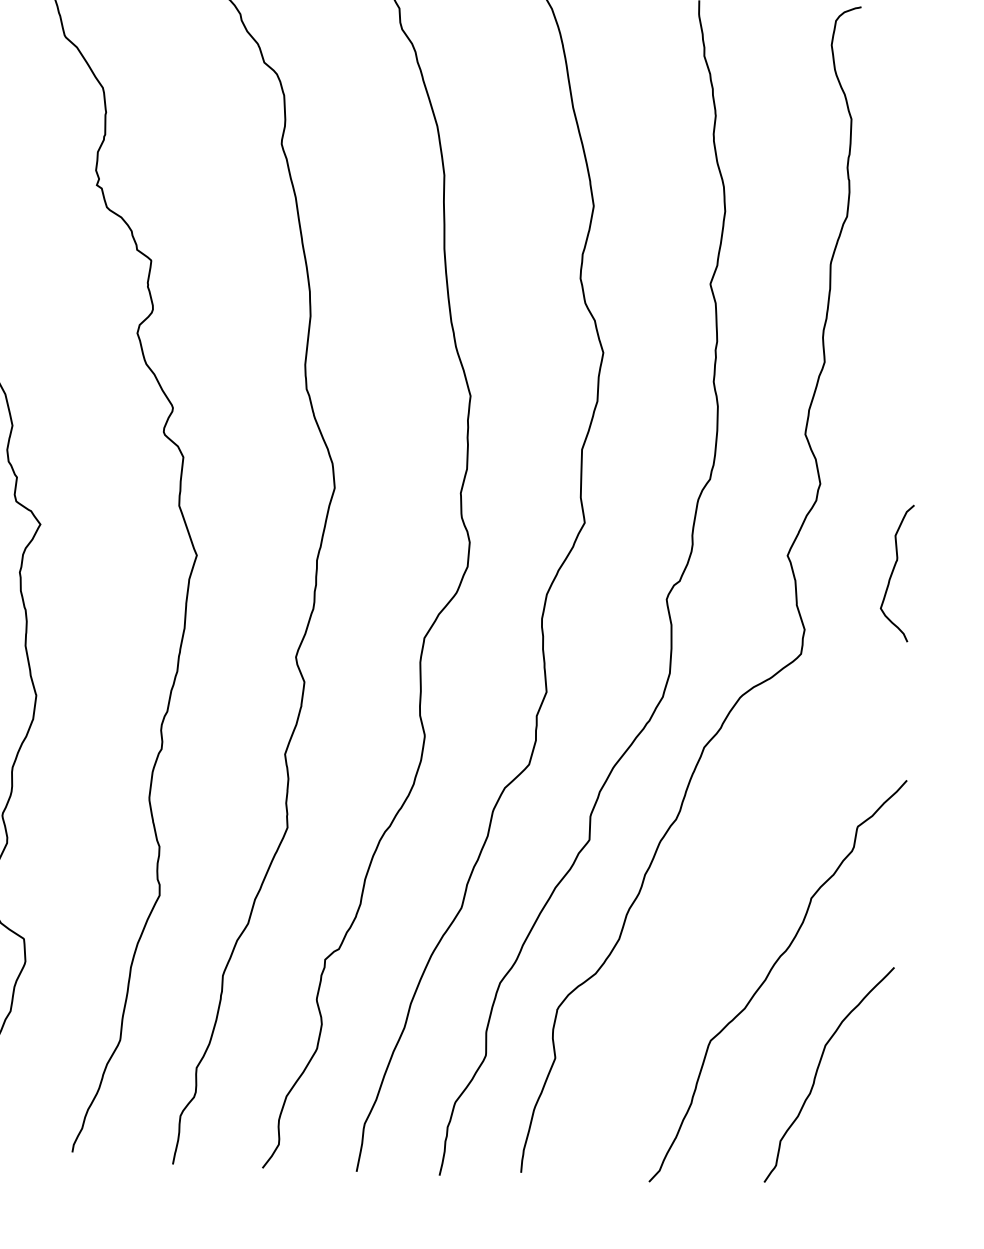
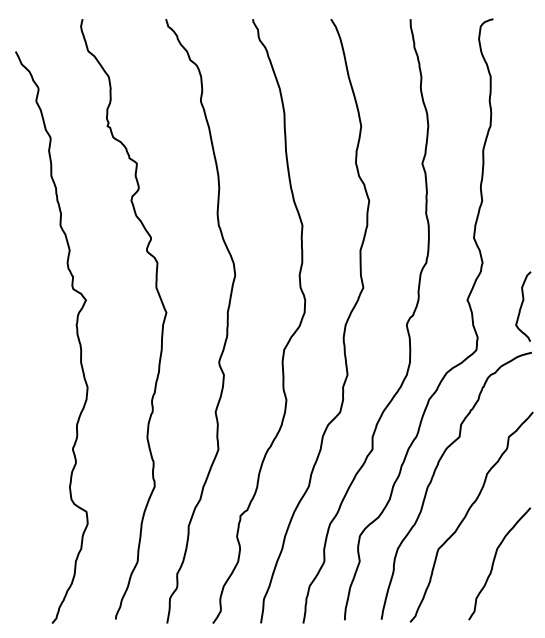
curve: (708, 896) -> (434, 475), added

